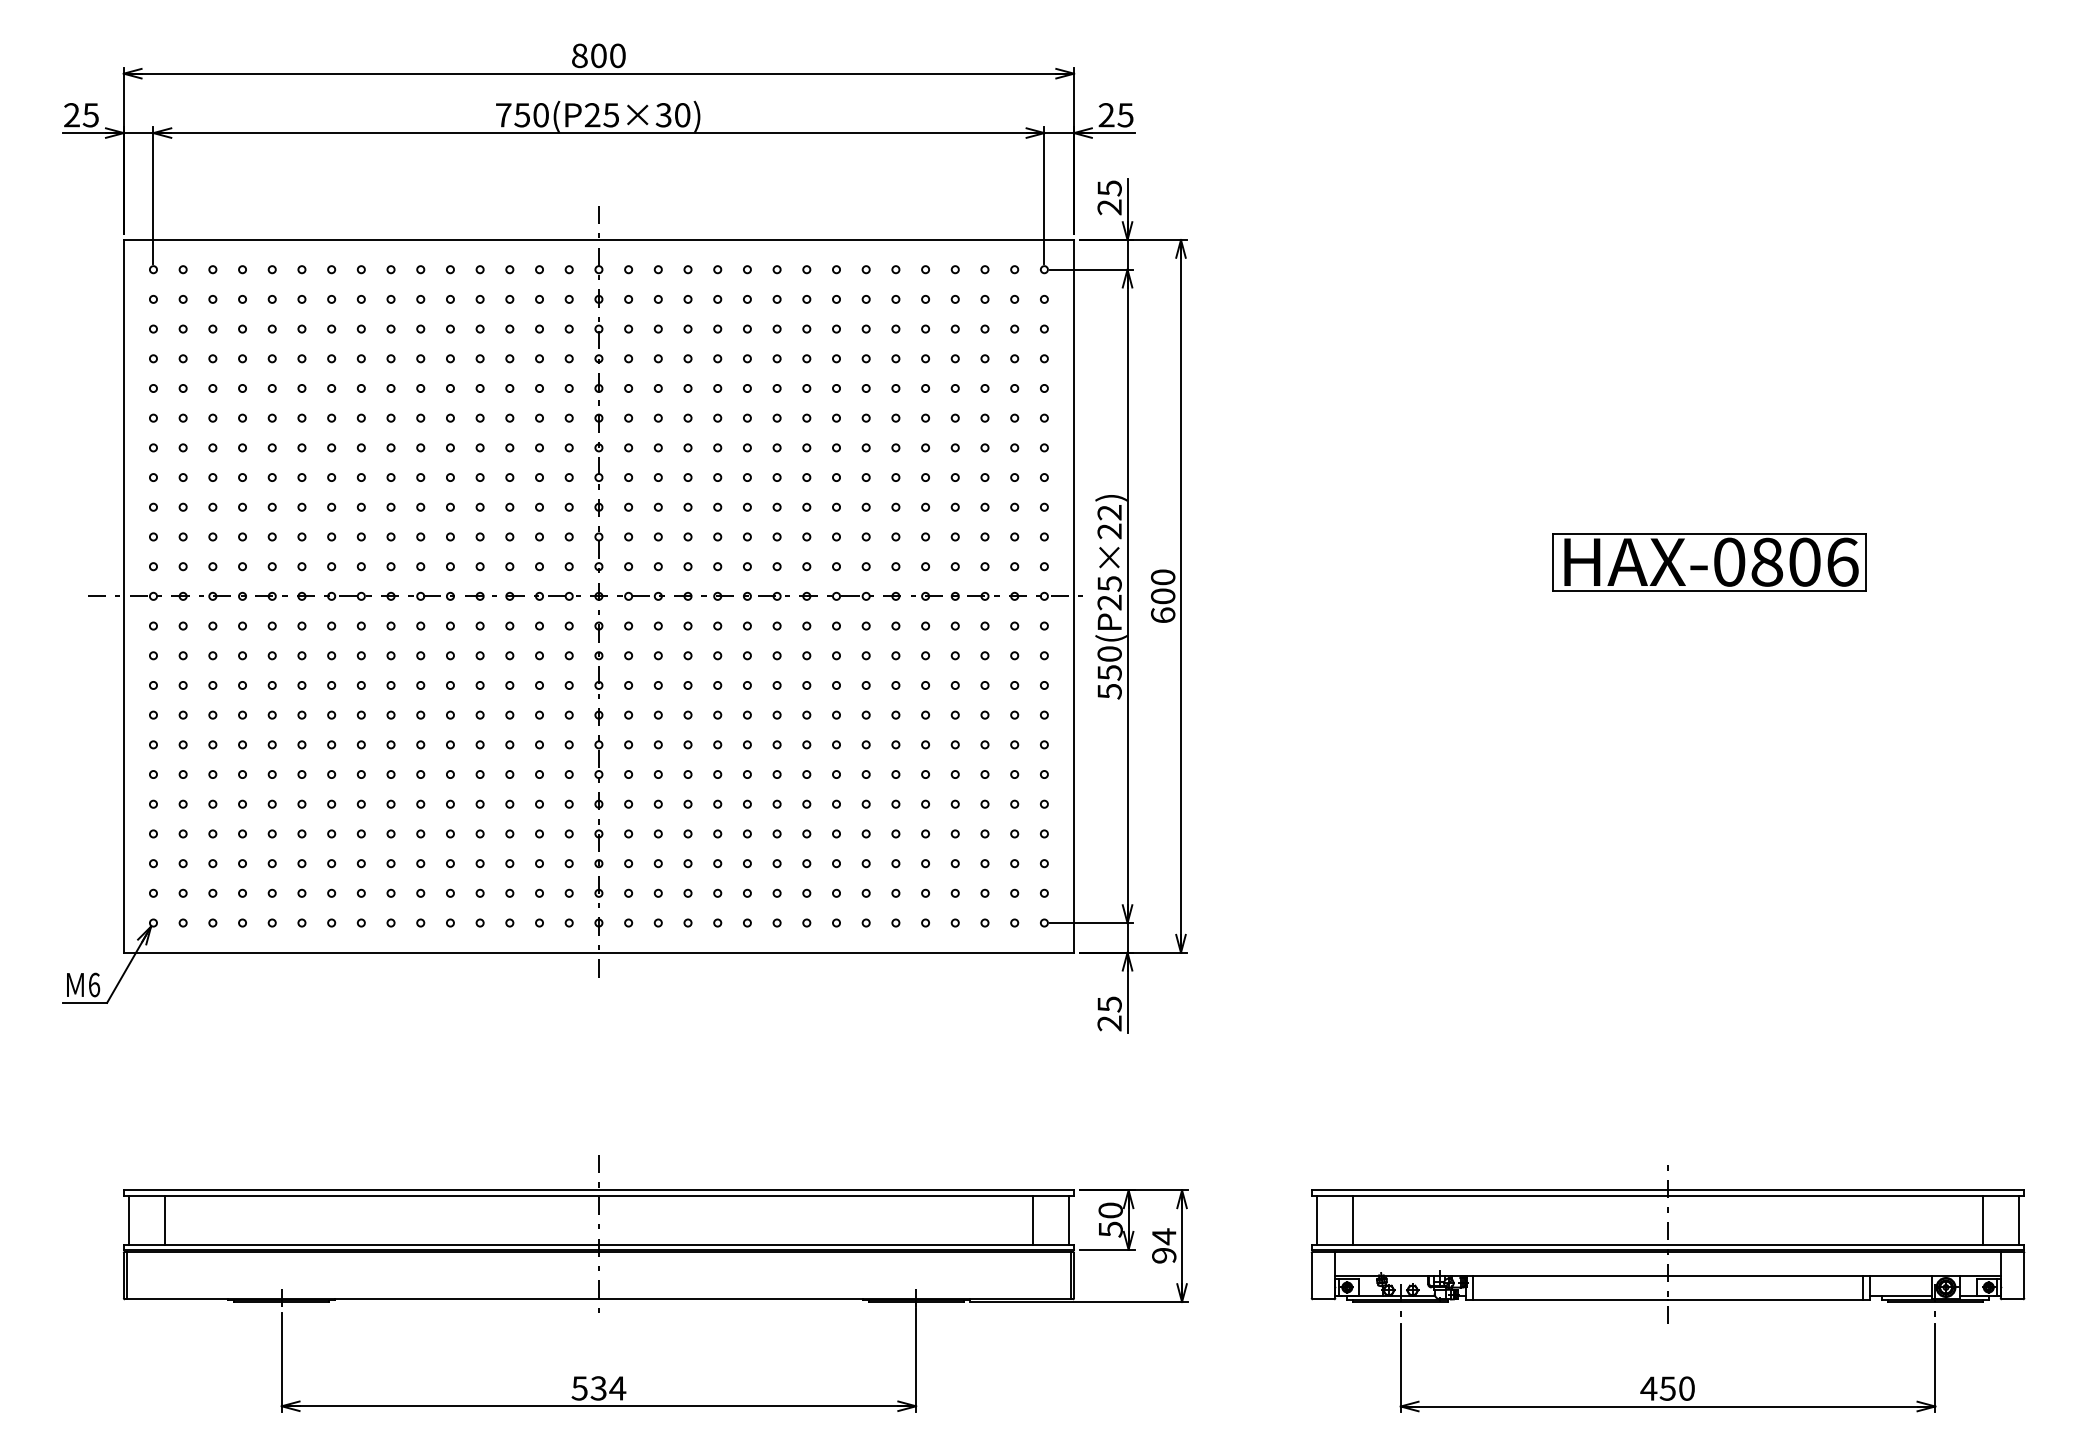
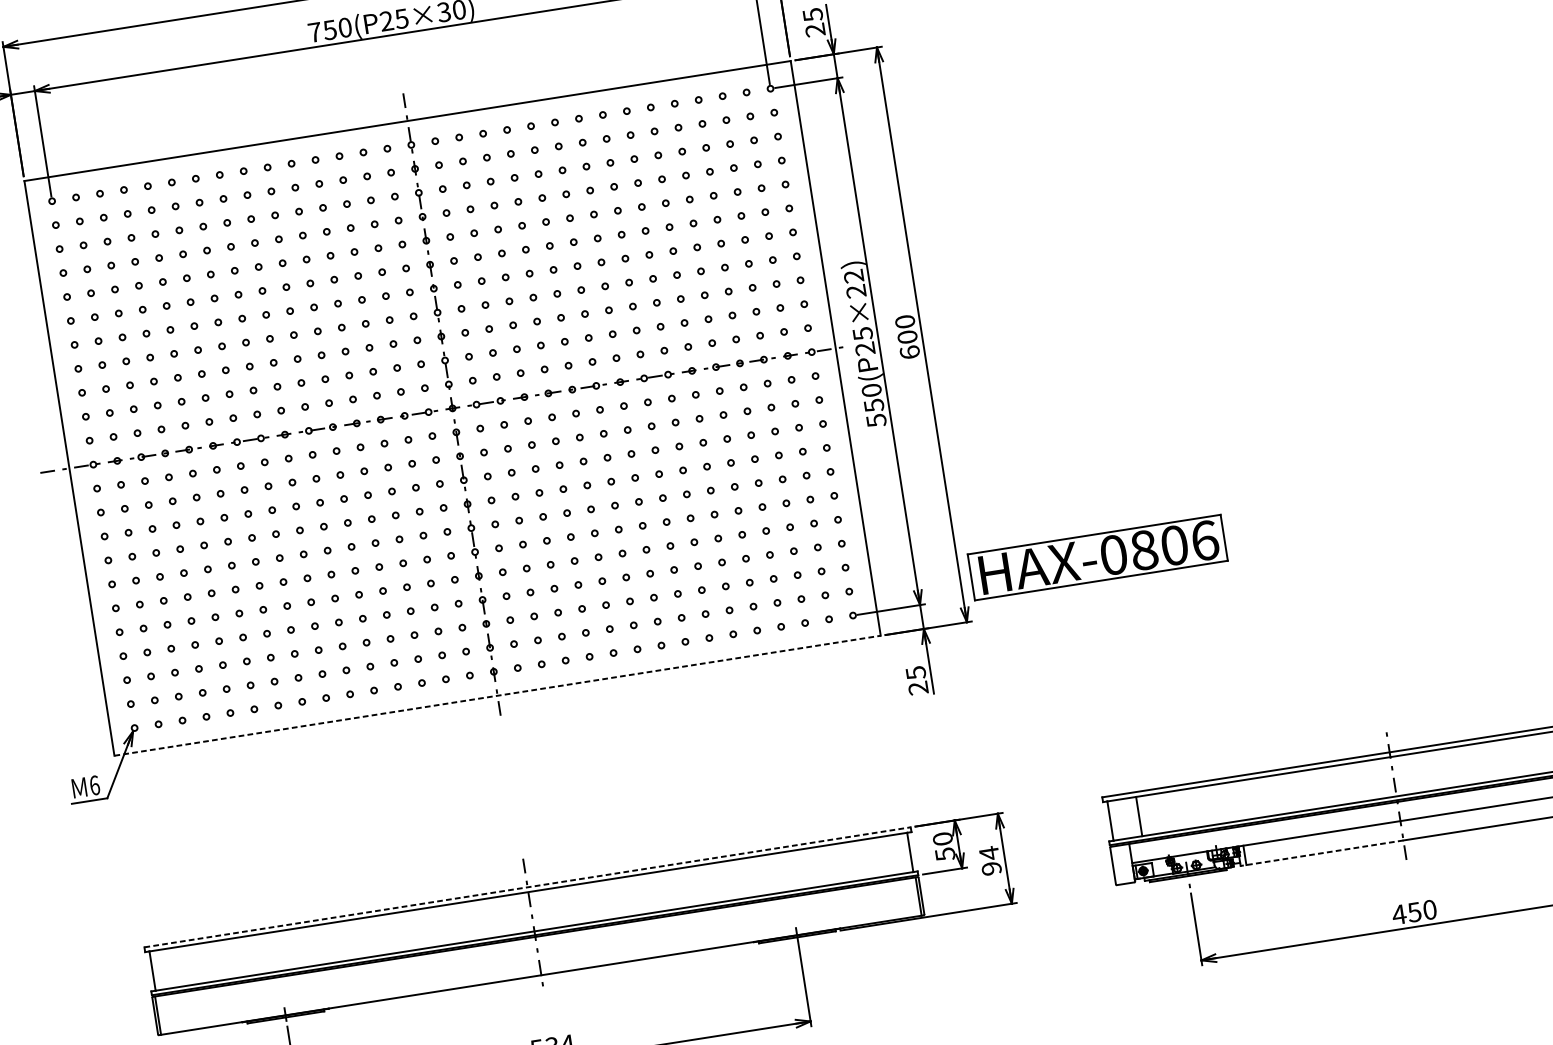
part: (1709, 562) -> (1097, 557), moved
line: (599, 952) -> (498, 695), solid -> dashed
line: (599, 1190) -> (528, 887), solid -> dashed
line: (164, 1220) -> (181, 966), removed
line: (1033, 1220) -> (881, 856), removed
line: (1567, 1299) -> (1322, 853), solid -> dashed

